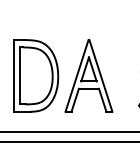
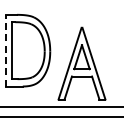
line: (14, 75) -> (6, 50), solid -> dashed
part: (88, 75) -> (81, 63), moved

